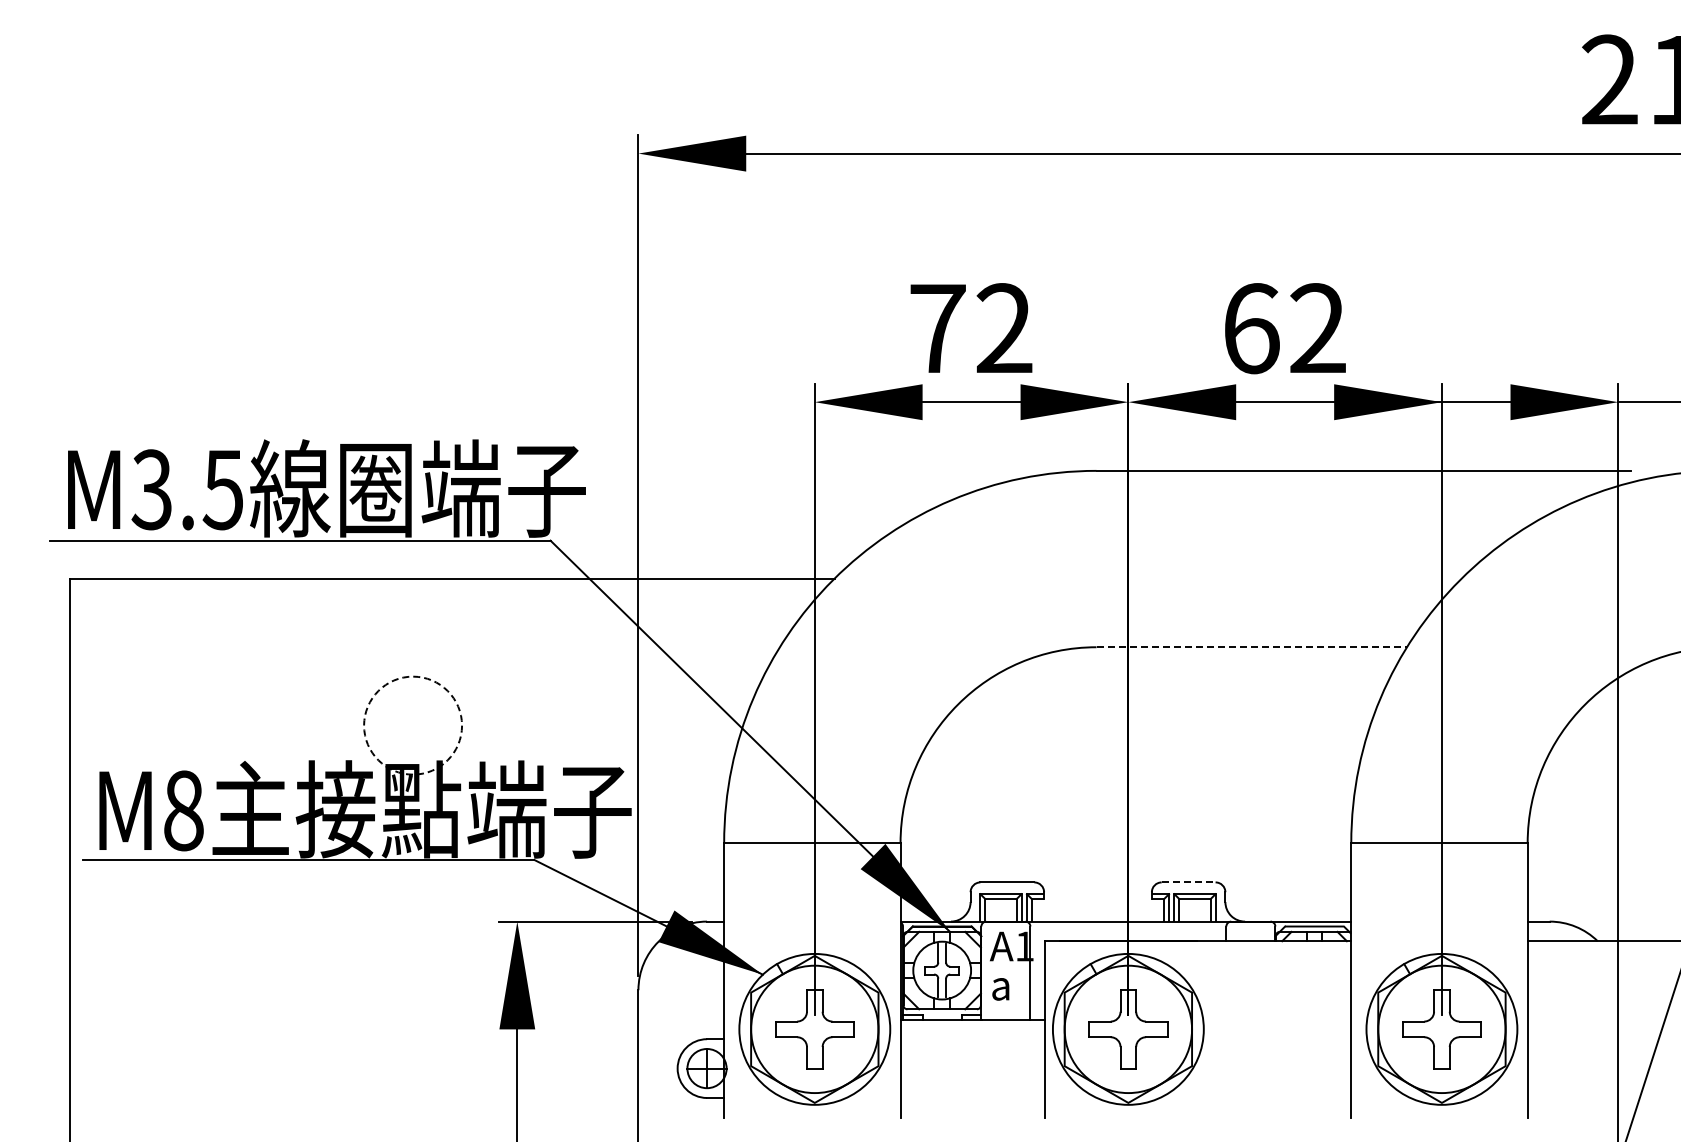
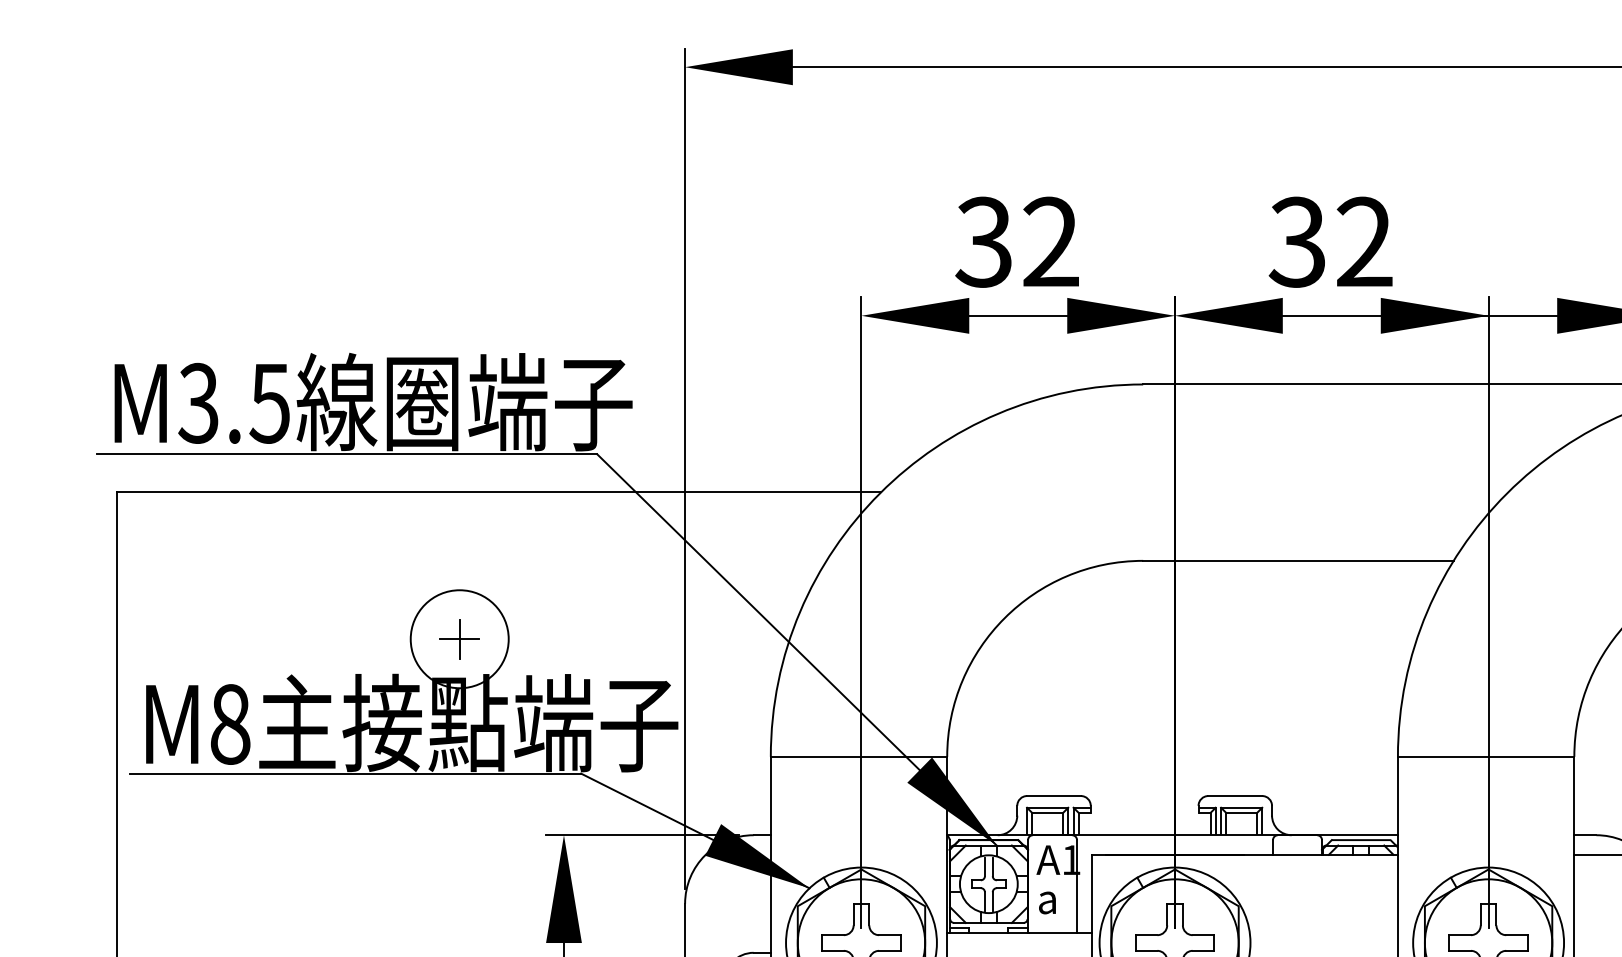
text: (936, 328) -> (983, 242), 72 -> 32
text: (1250, 328) -> (1297, 242), 62 -> 32
line: (1252, 647) -> (1299, 561), dashed -> solid
part: (412, 725) -> (459, 639), added
circle: (413, 725) -> (460, 639), dashed -> solid
line: (1188, 882) -> (1235, 796), dashed -> solid

